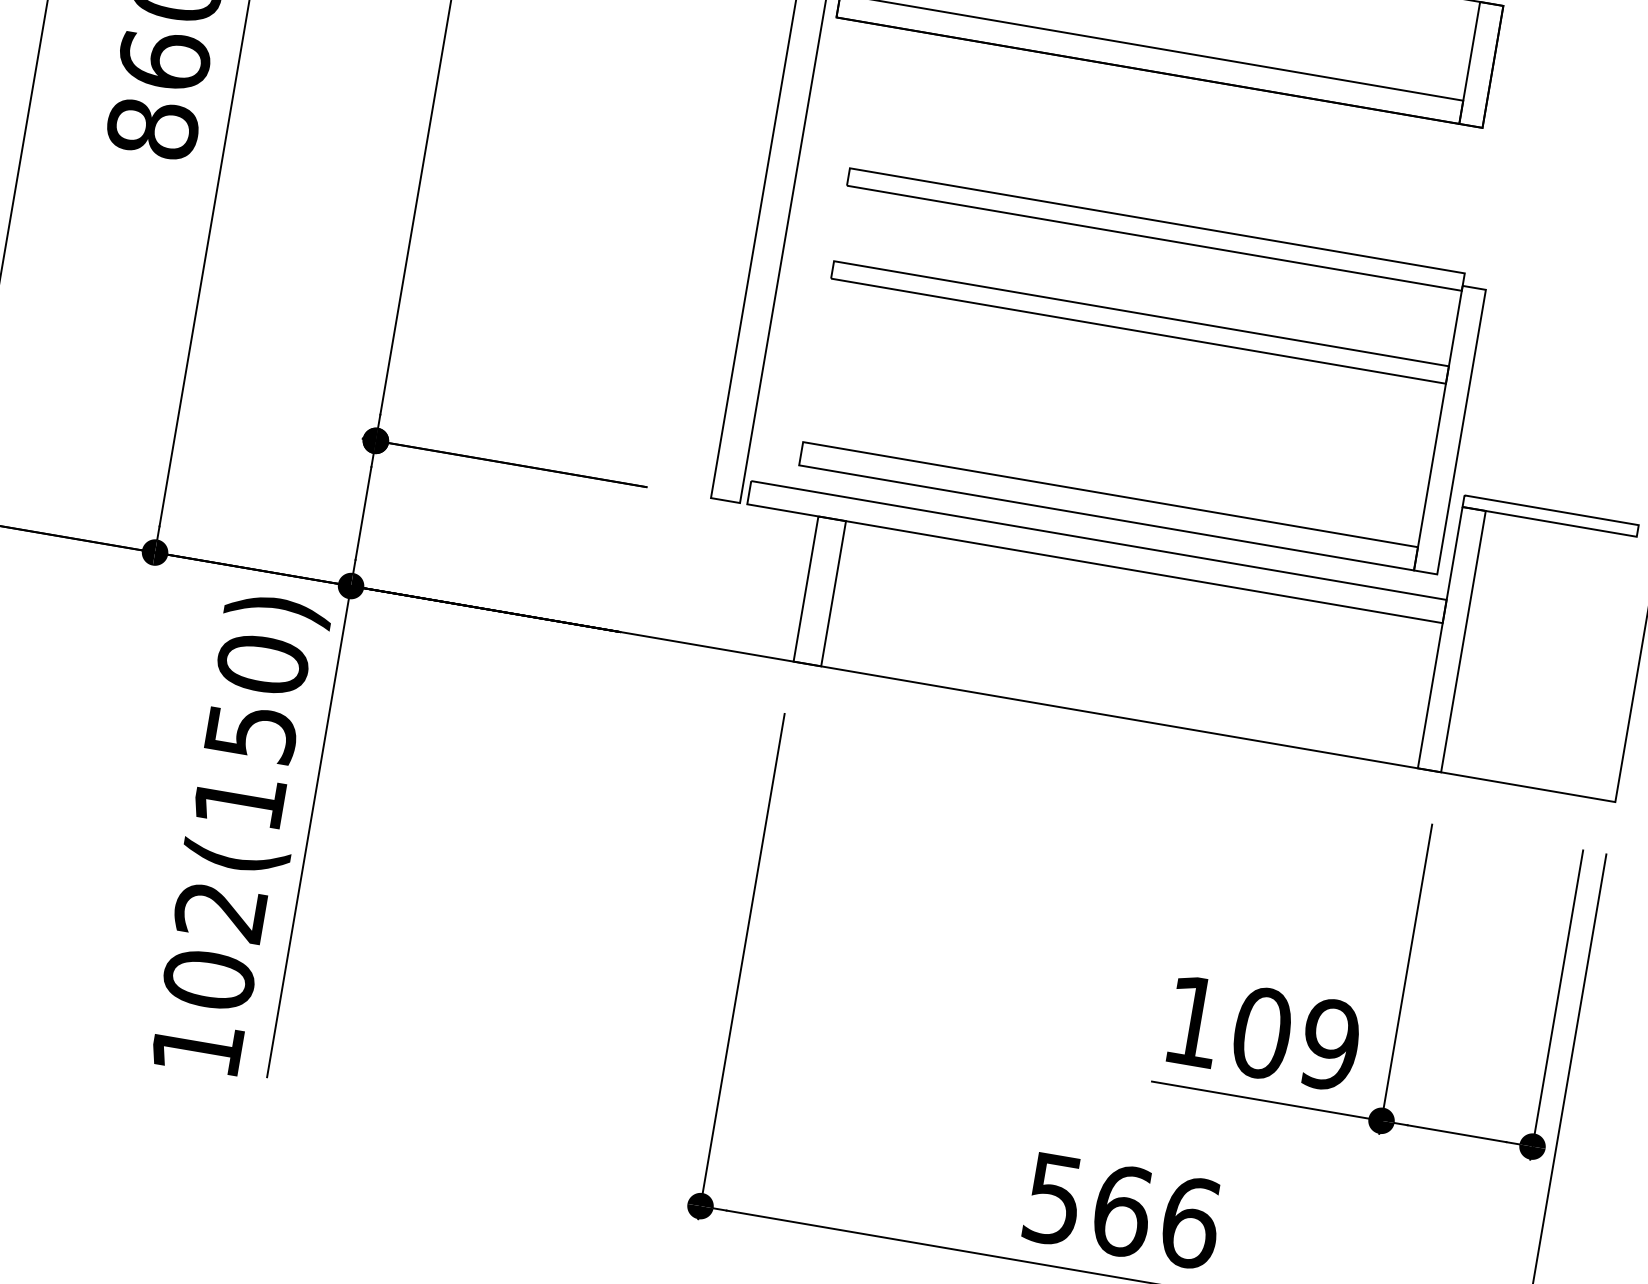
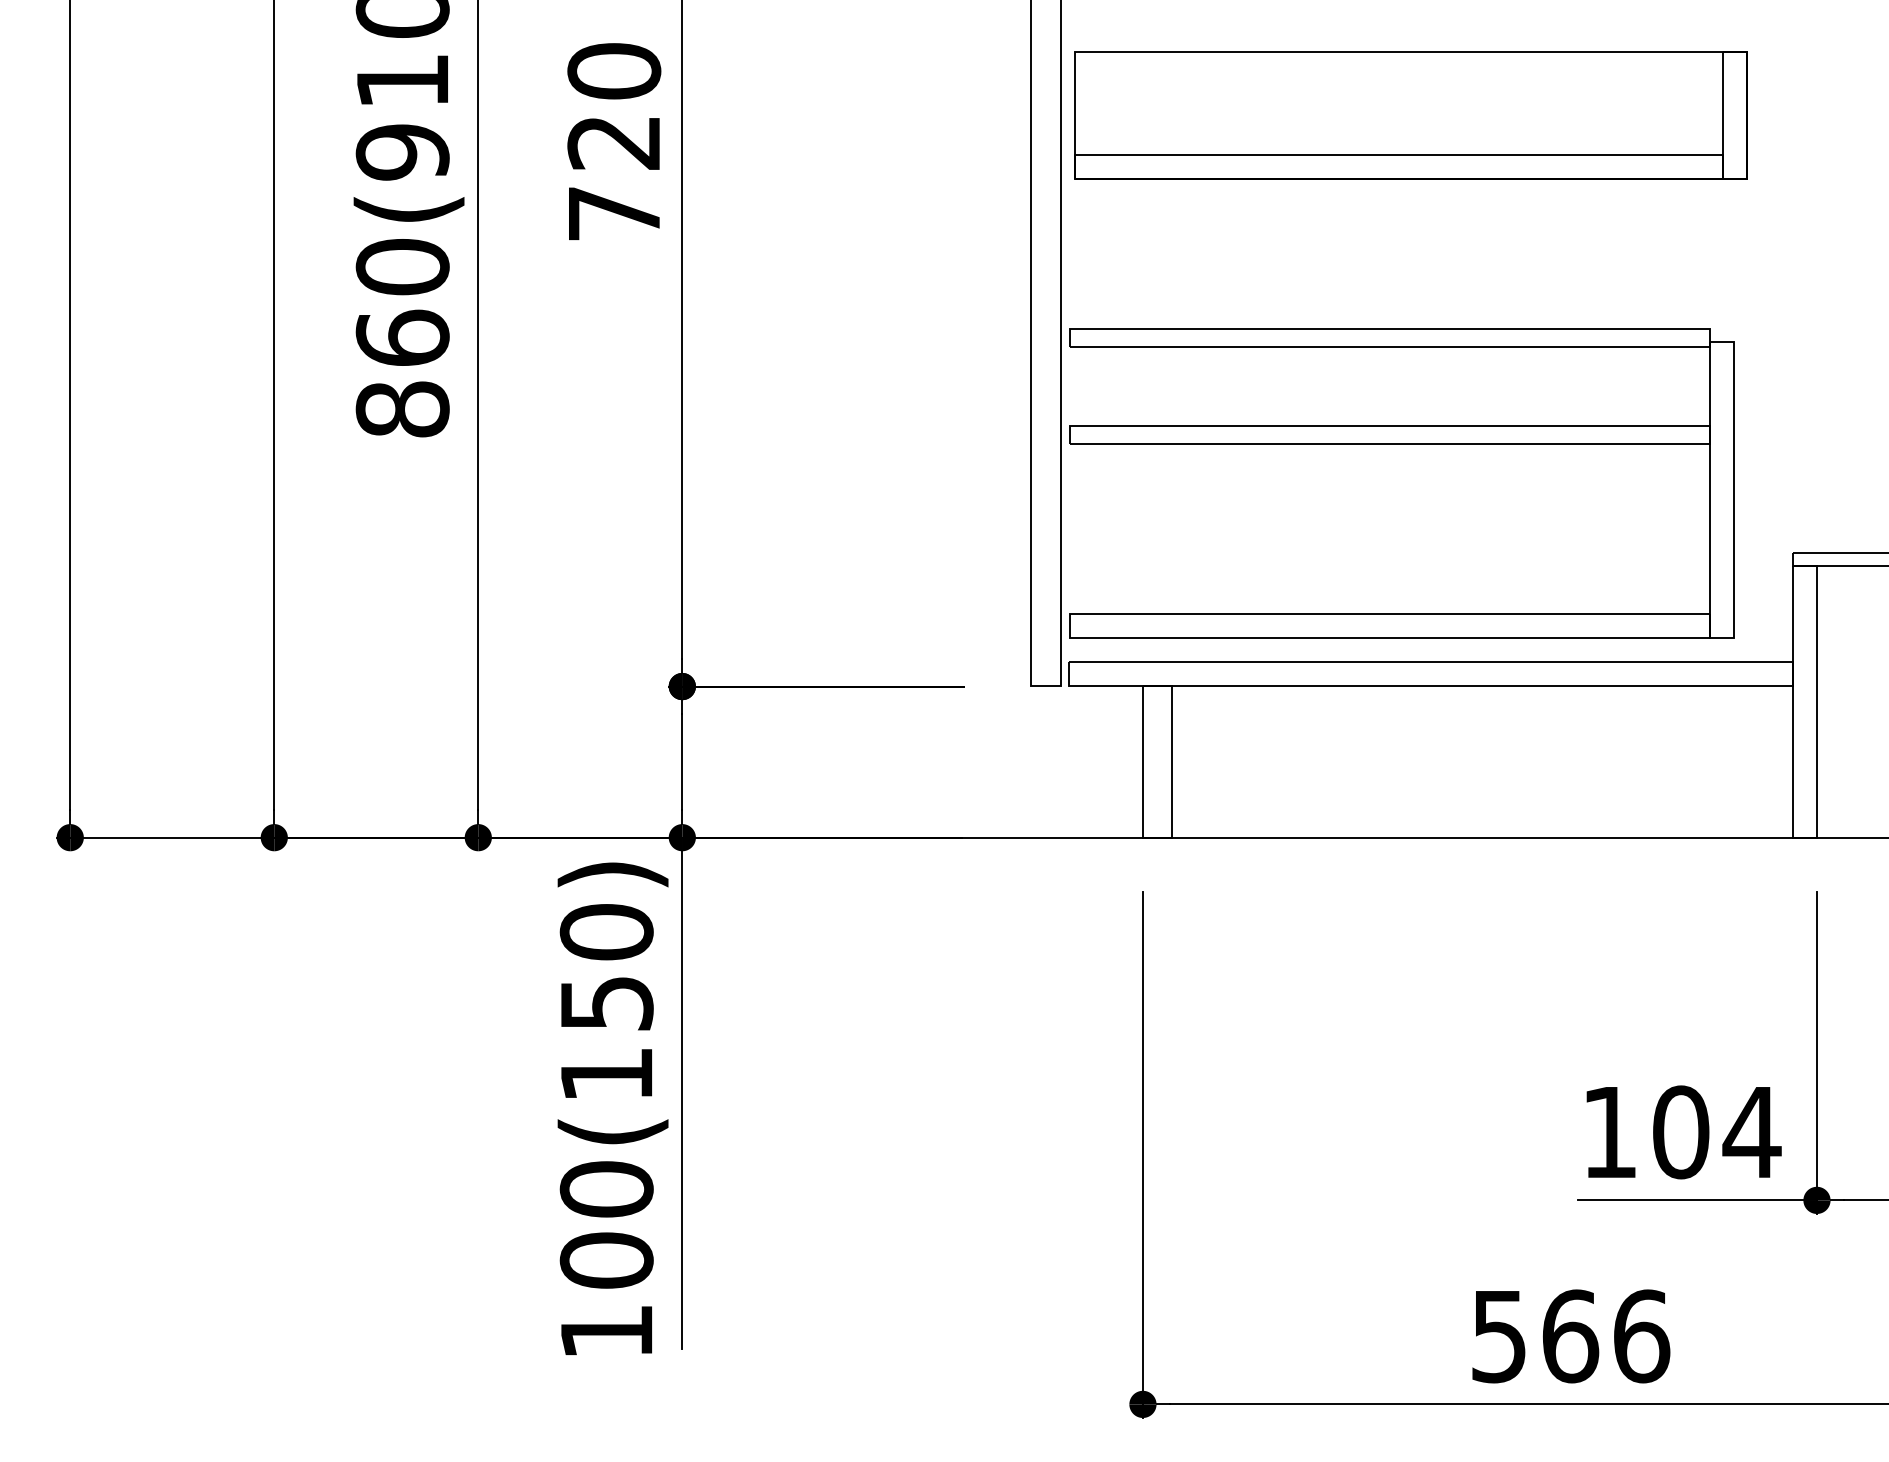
part: (1149, 333) -> (1401, 444), moved
text: (220, 911) -> (606, 1189), 102(150) -> 100(150)
text: (1329, 1044) -> (1751, 1132), 109 -> 104

